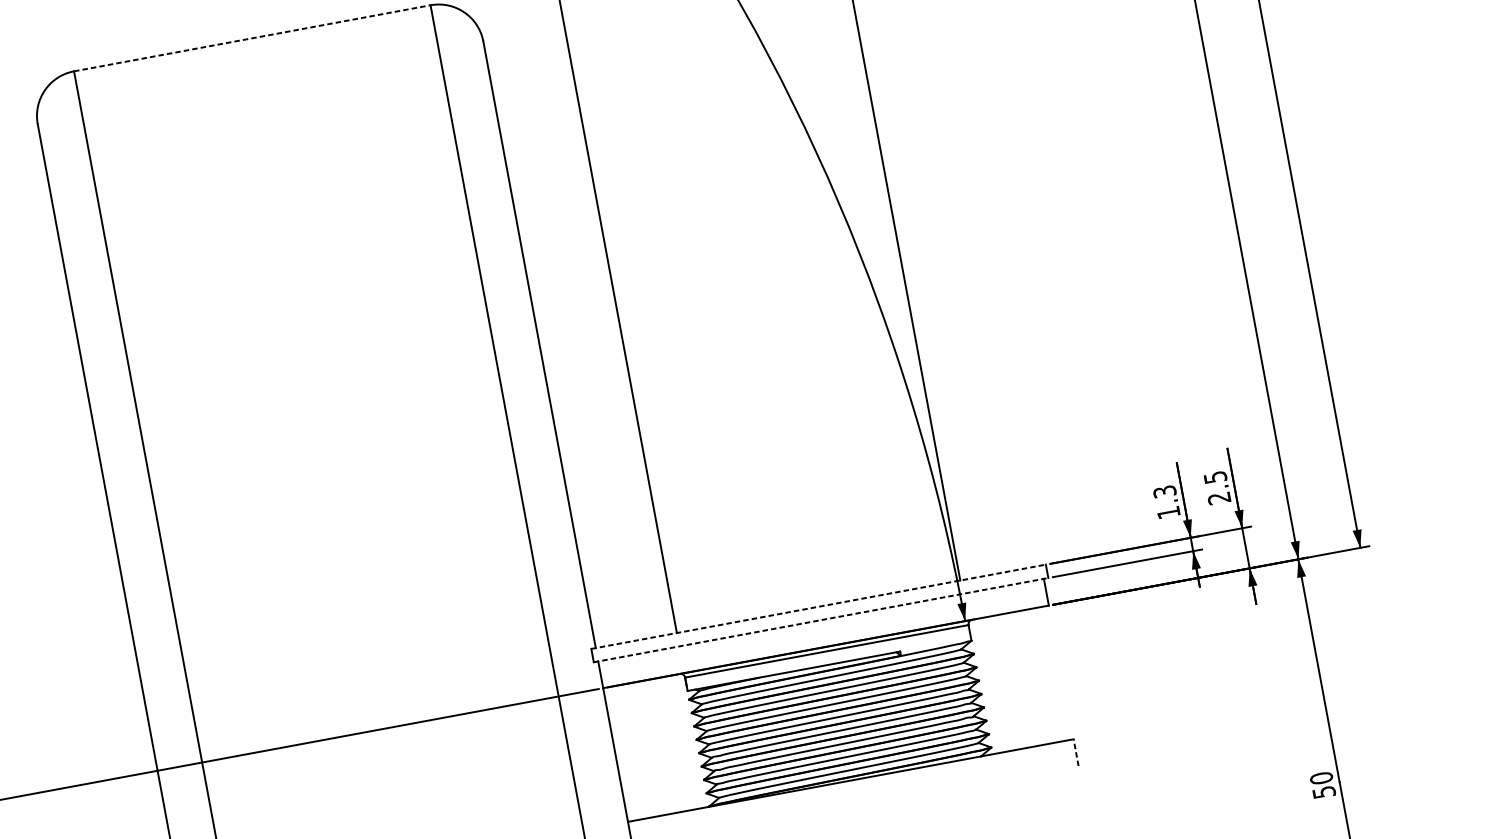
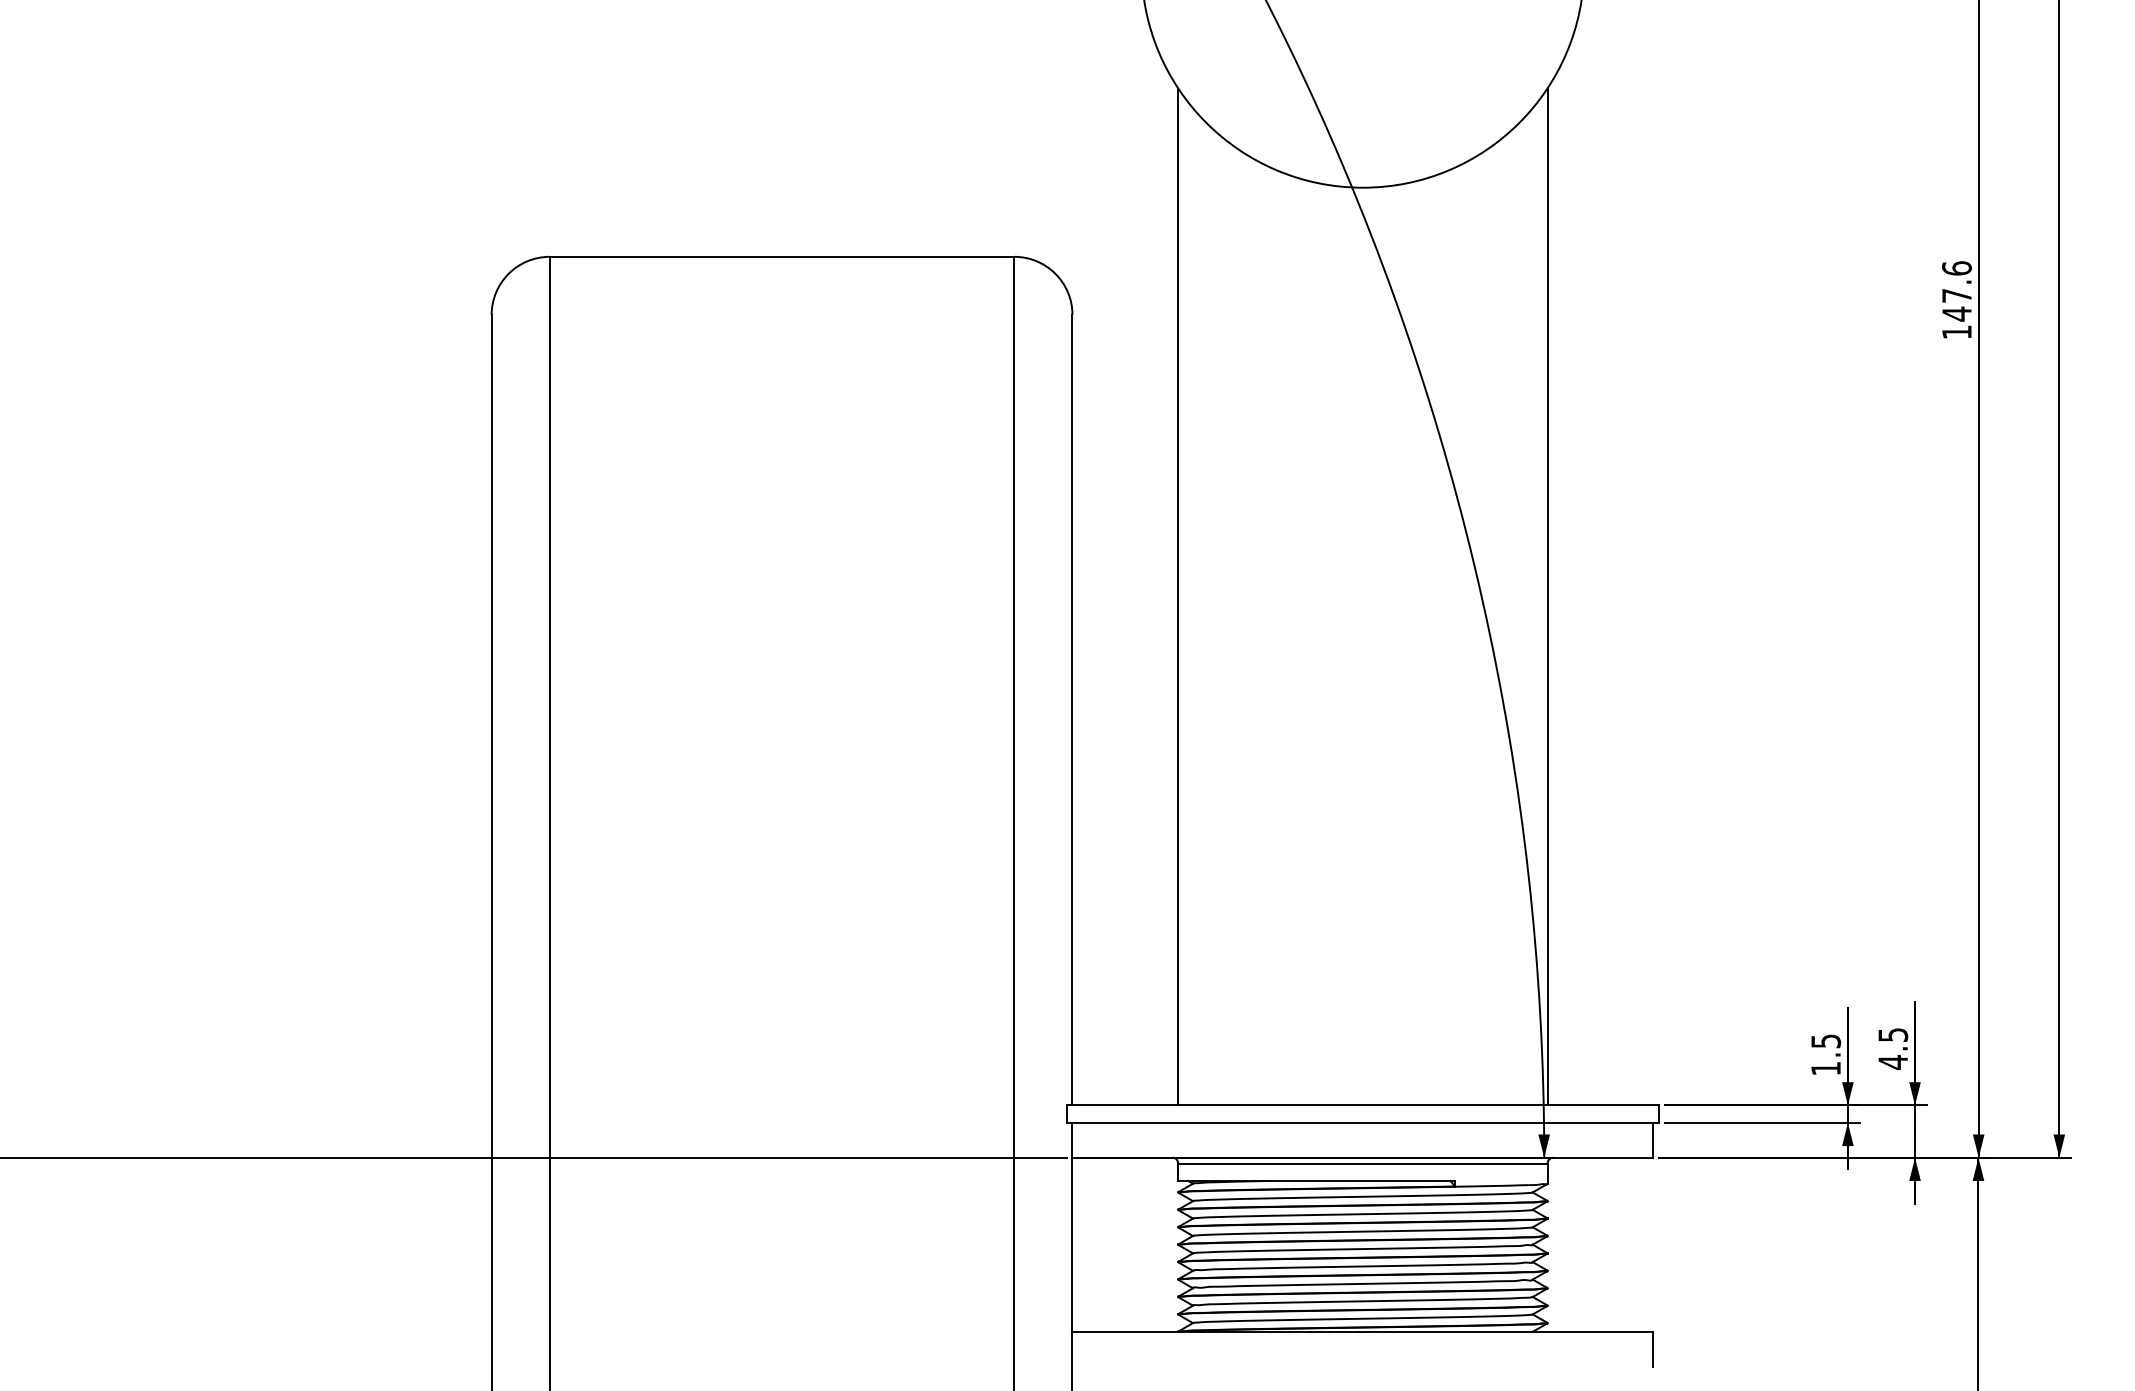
line: (252, 37) -> (782, 256), dashed -> solid
text: (1164, 491) -> (1825, 1040), 1.3 -> 1.5
text: (1218, 498) -> (1892, 1062), 2.5 -> 4.5
line: (819, 606) -> (1363, 1105), dashed -> solid
line: (821, 619) -> (1363, 1122), dashed -> solid
line: (1076, 751) -> (1653, 1348), dashed -> solid

